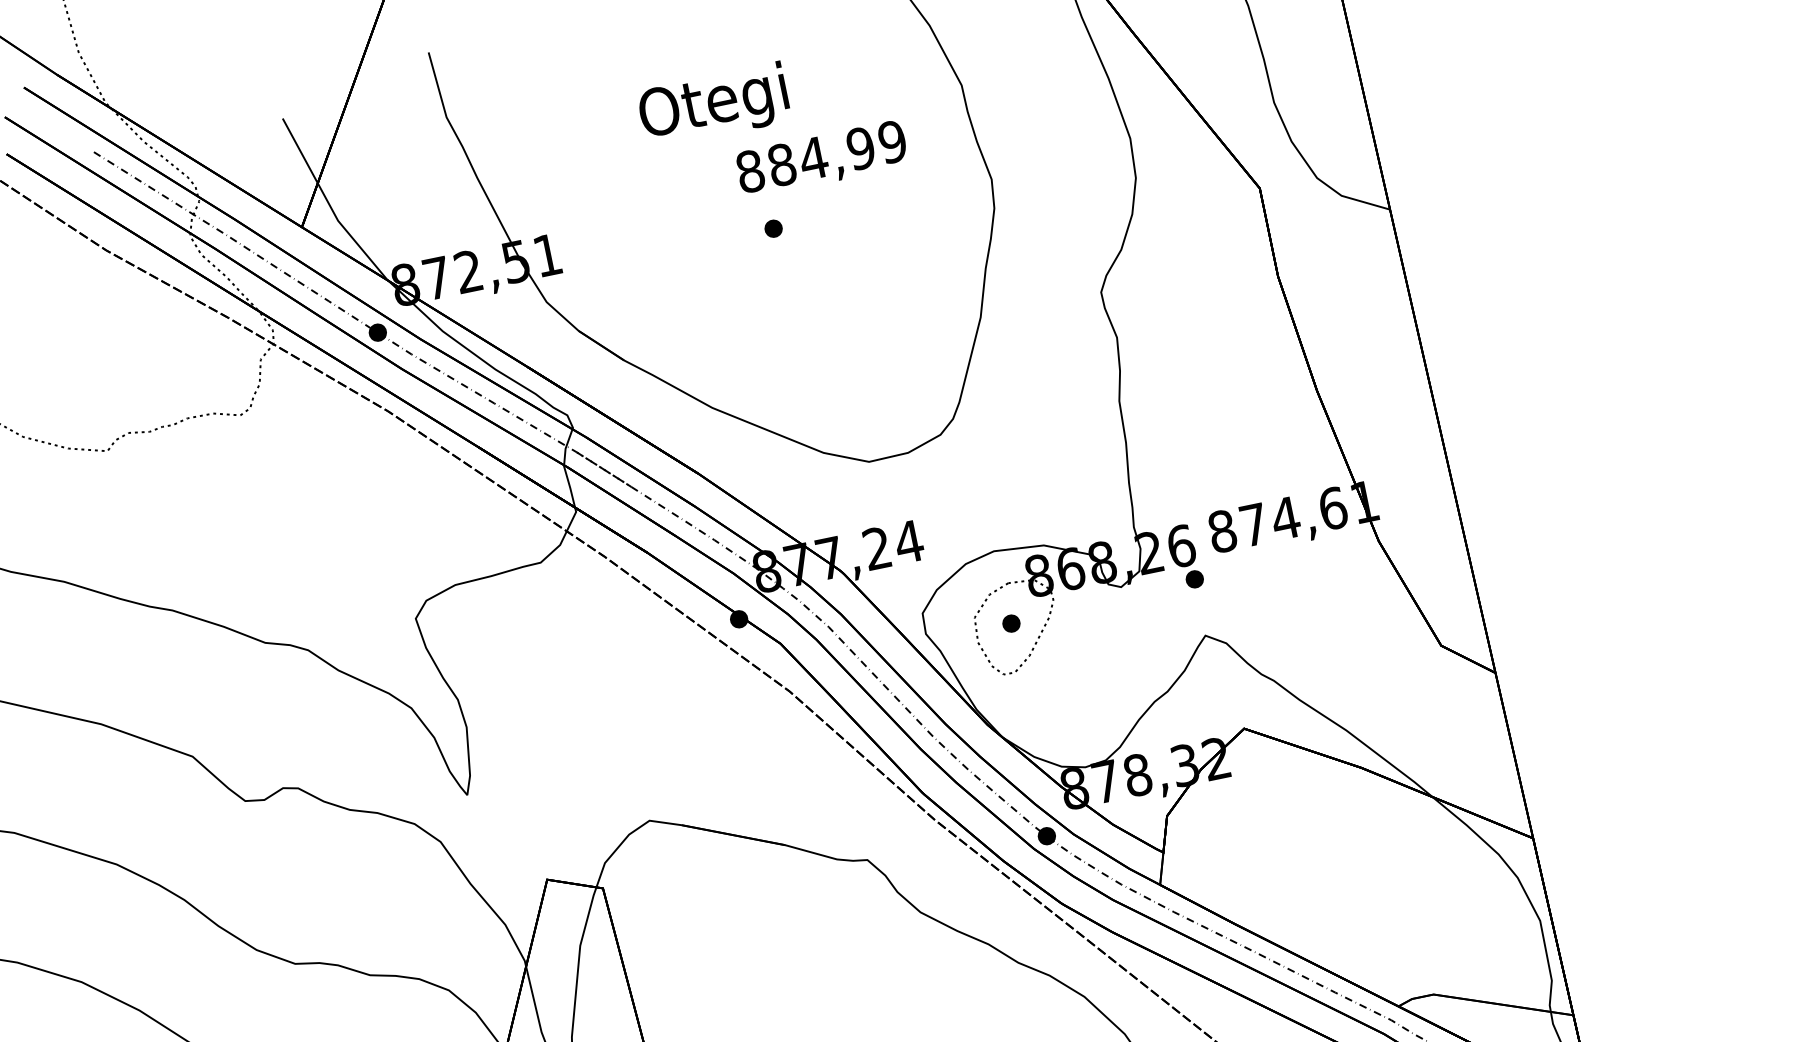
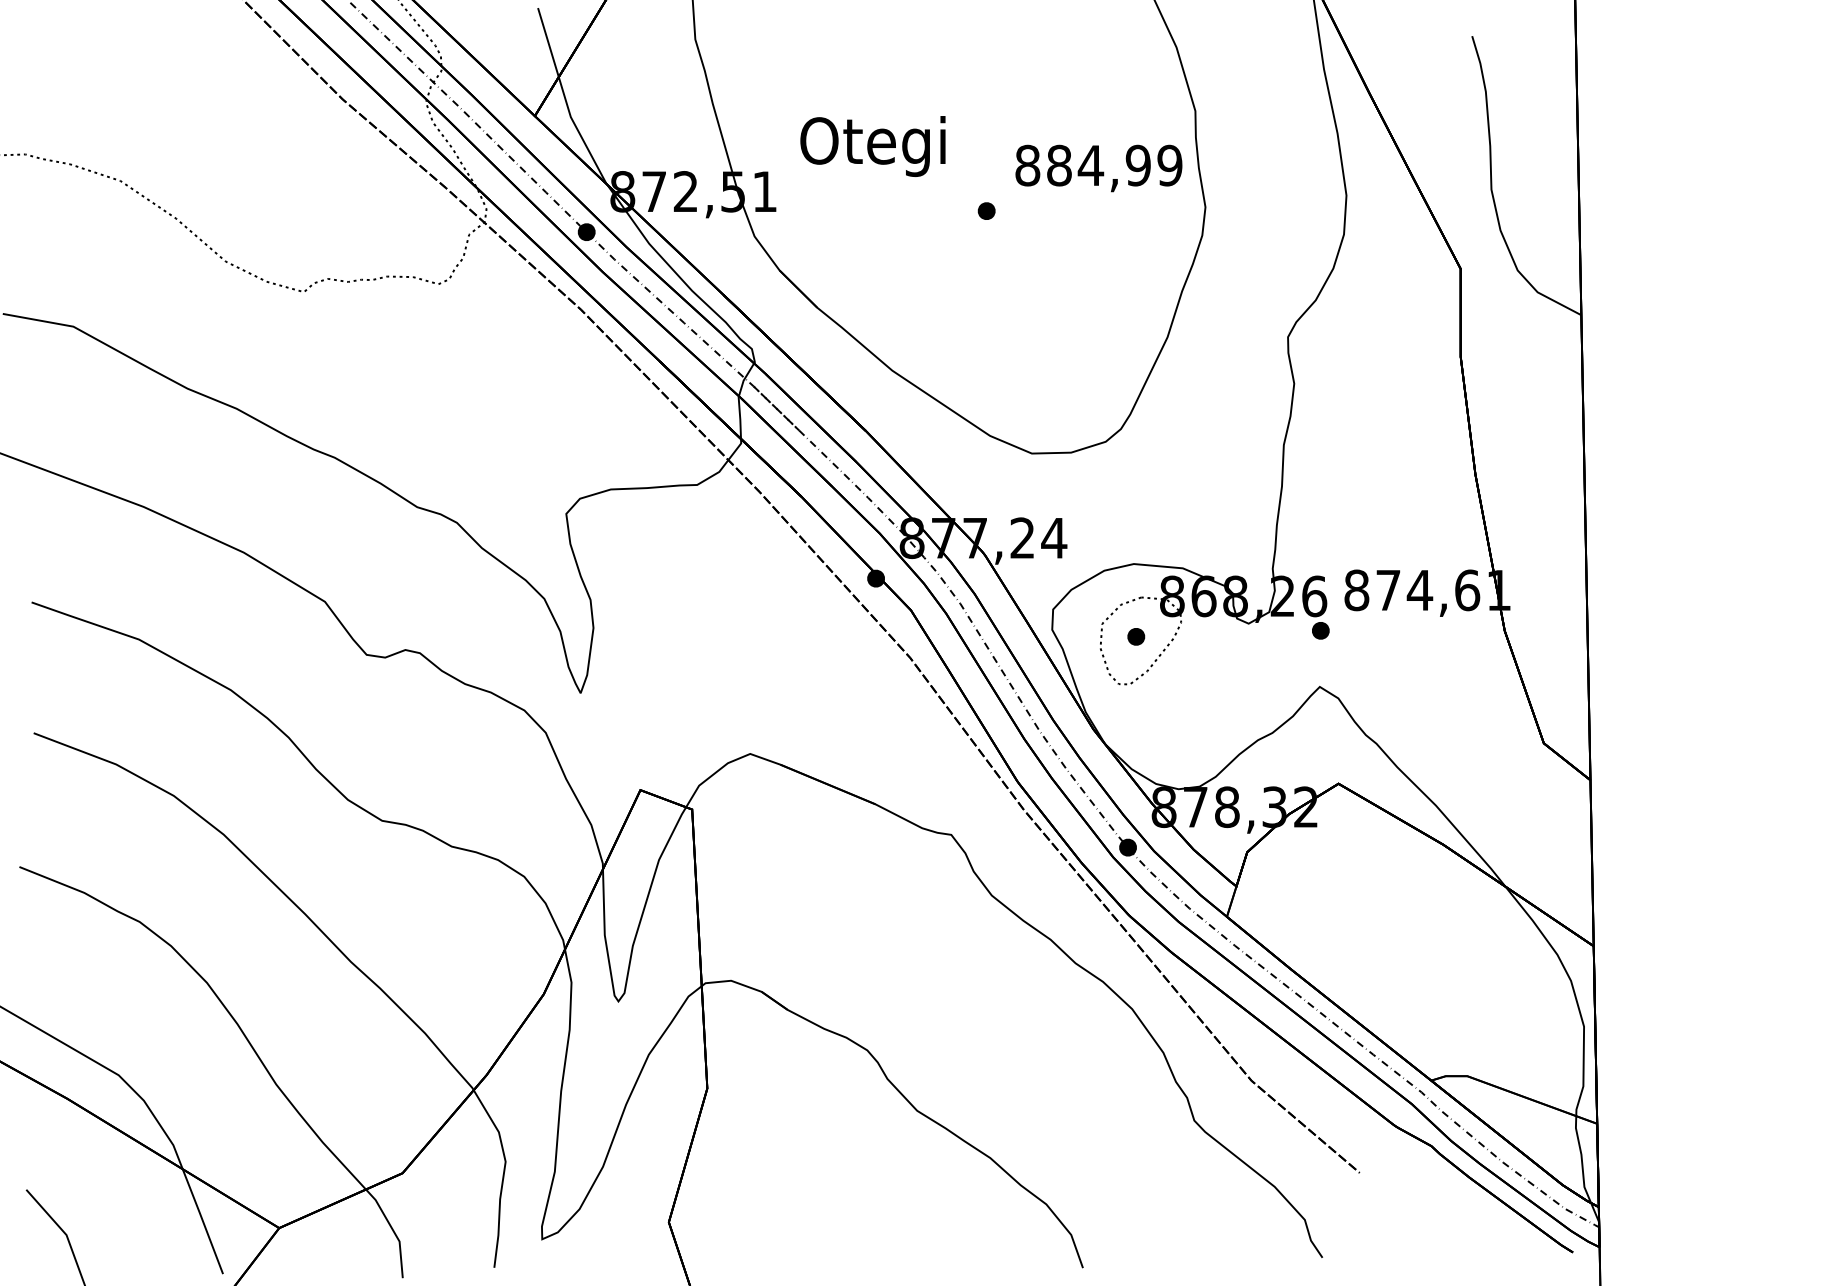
text: (713, 105) -> (872, 146), moved
text: (821, 159) -> (1098, 168), moved

